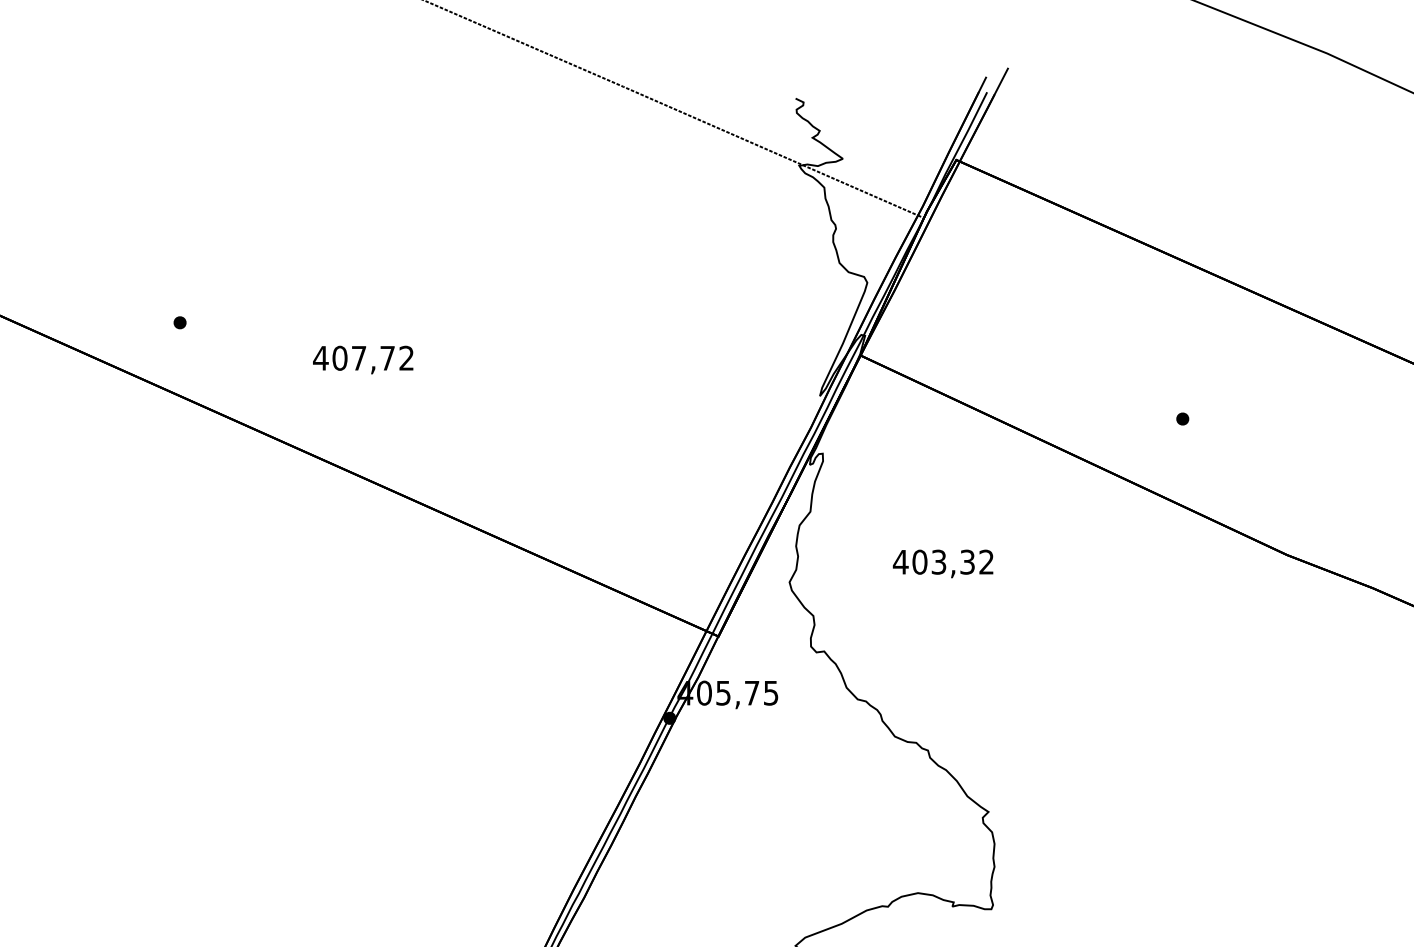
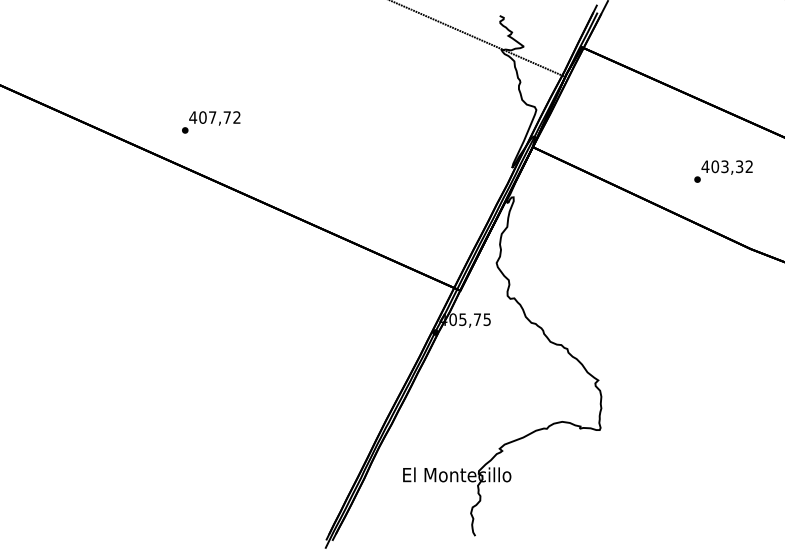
text: (362, 360) -> (214, 118), moved
text: (941, 563) -> (726, 167), moved

